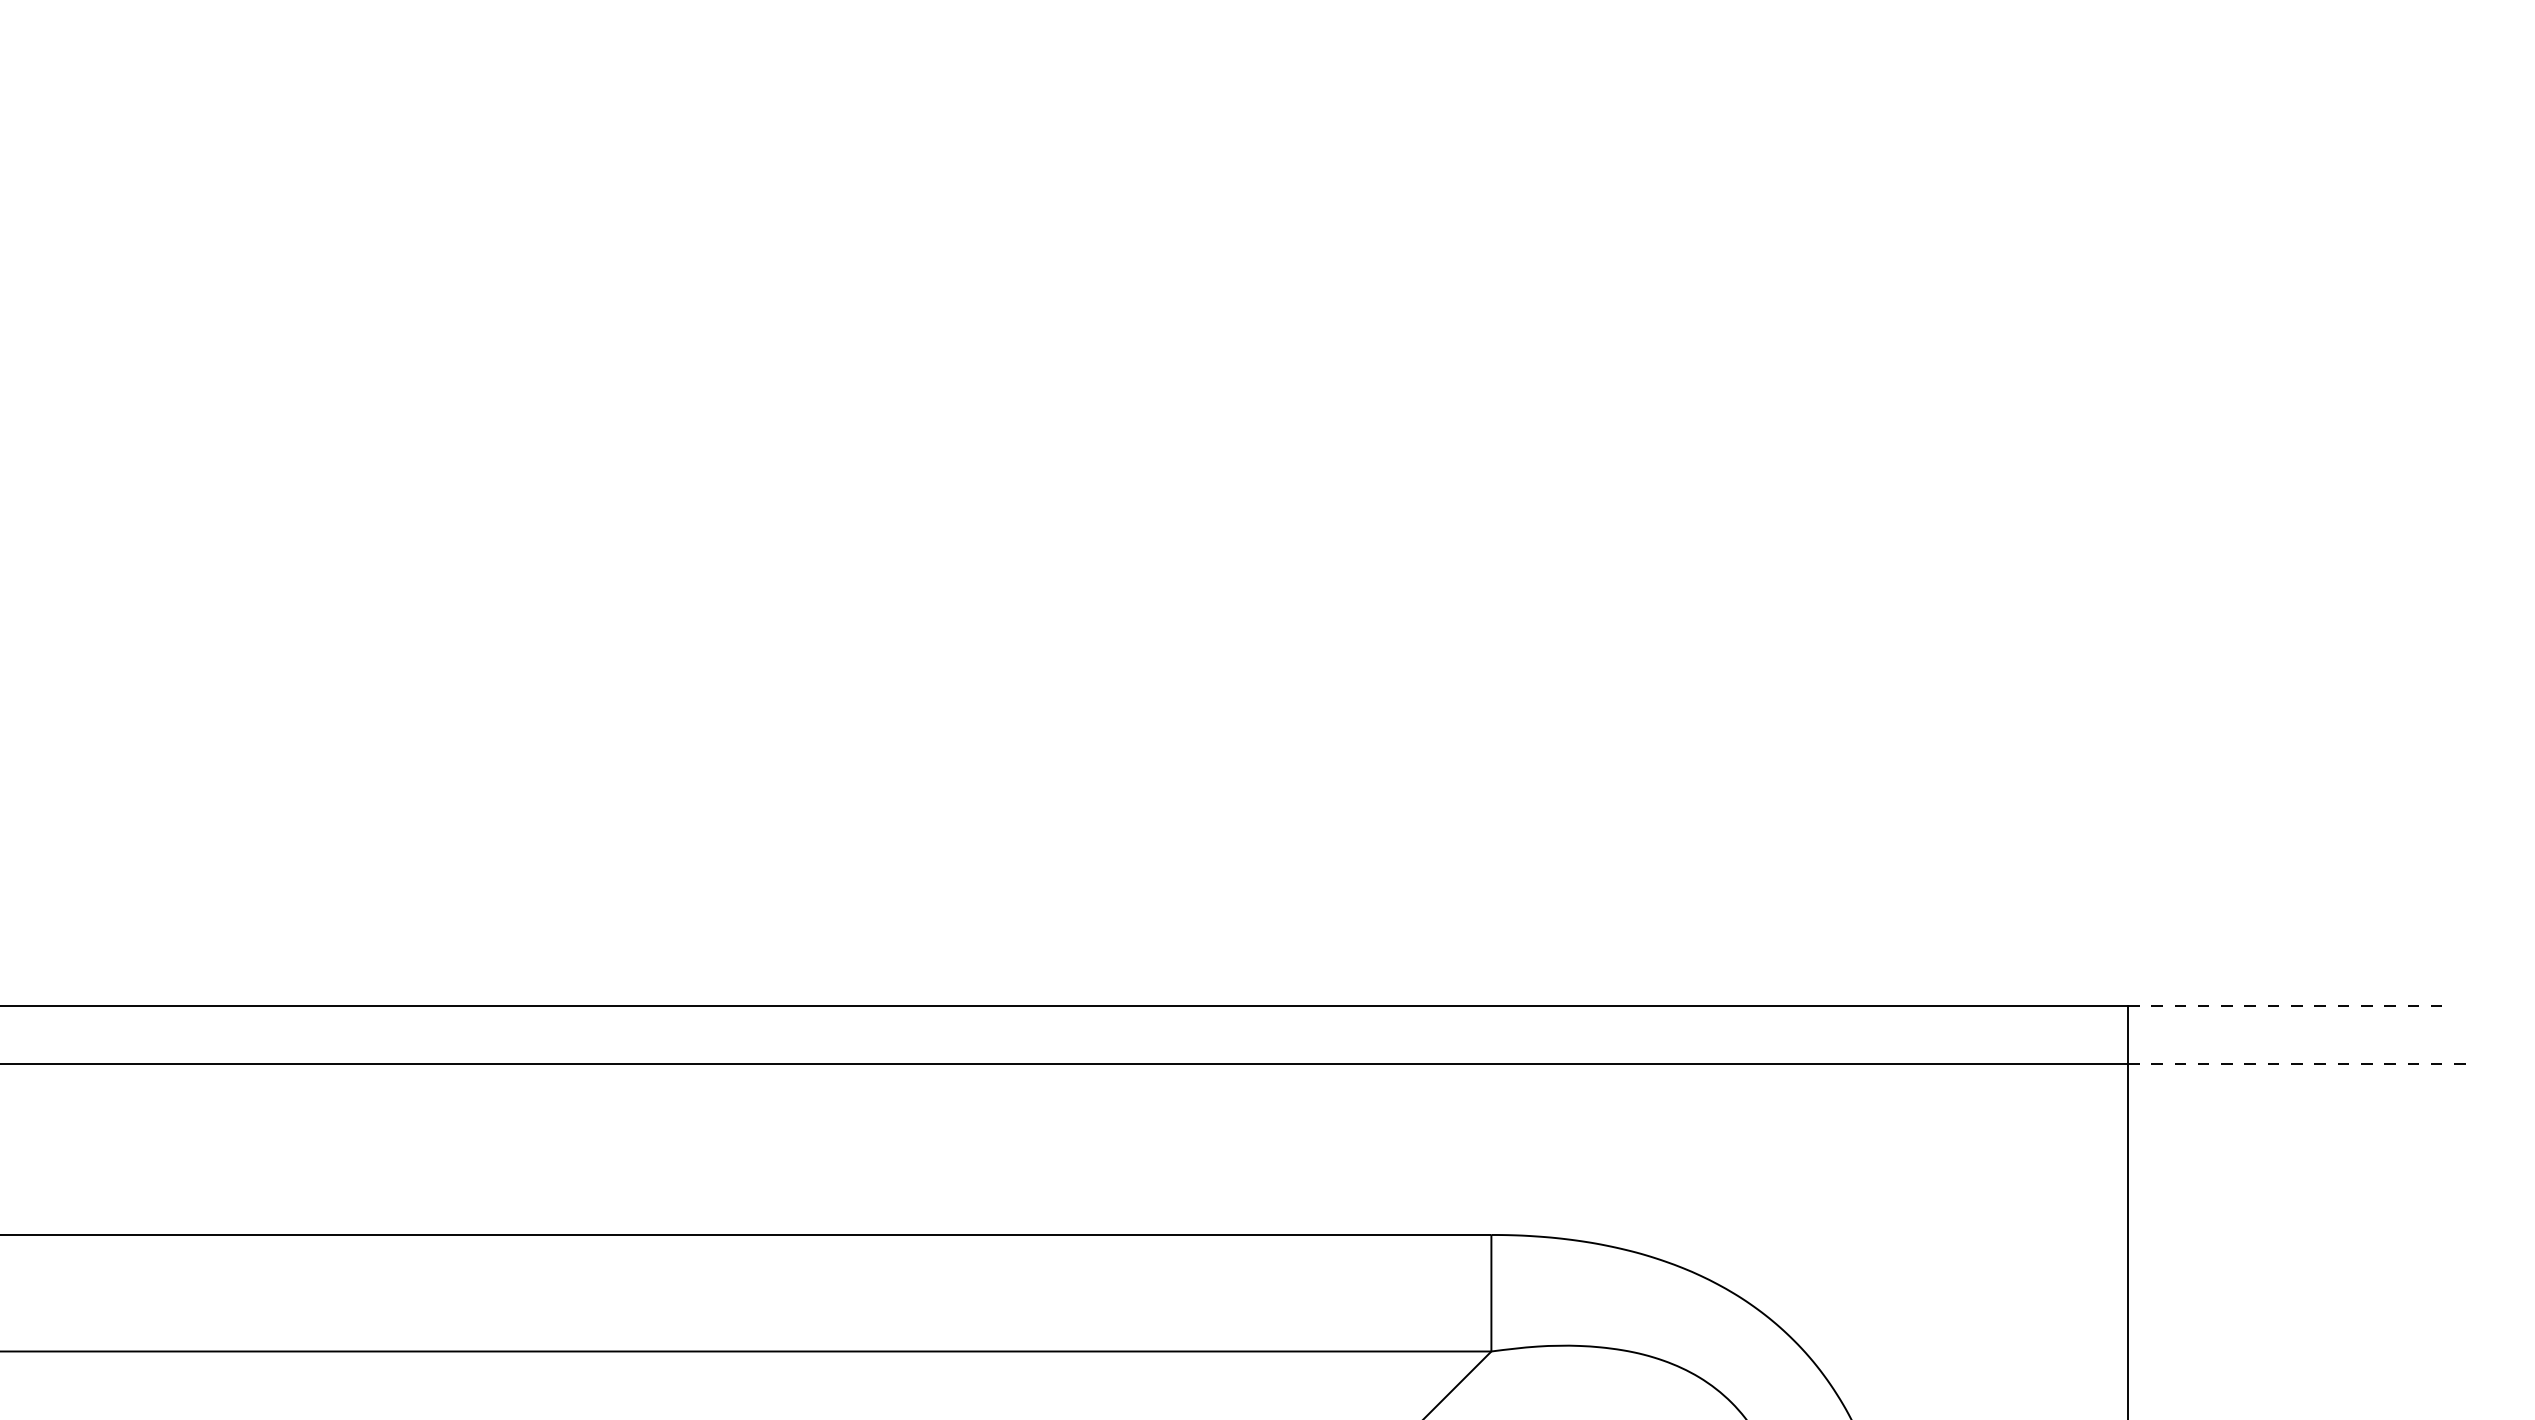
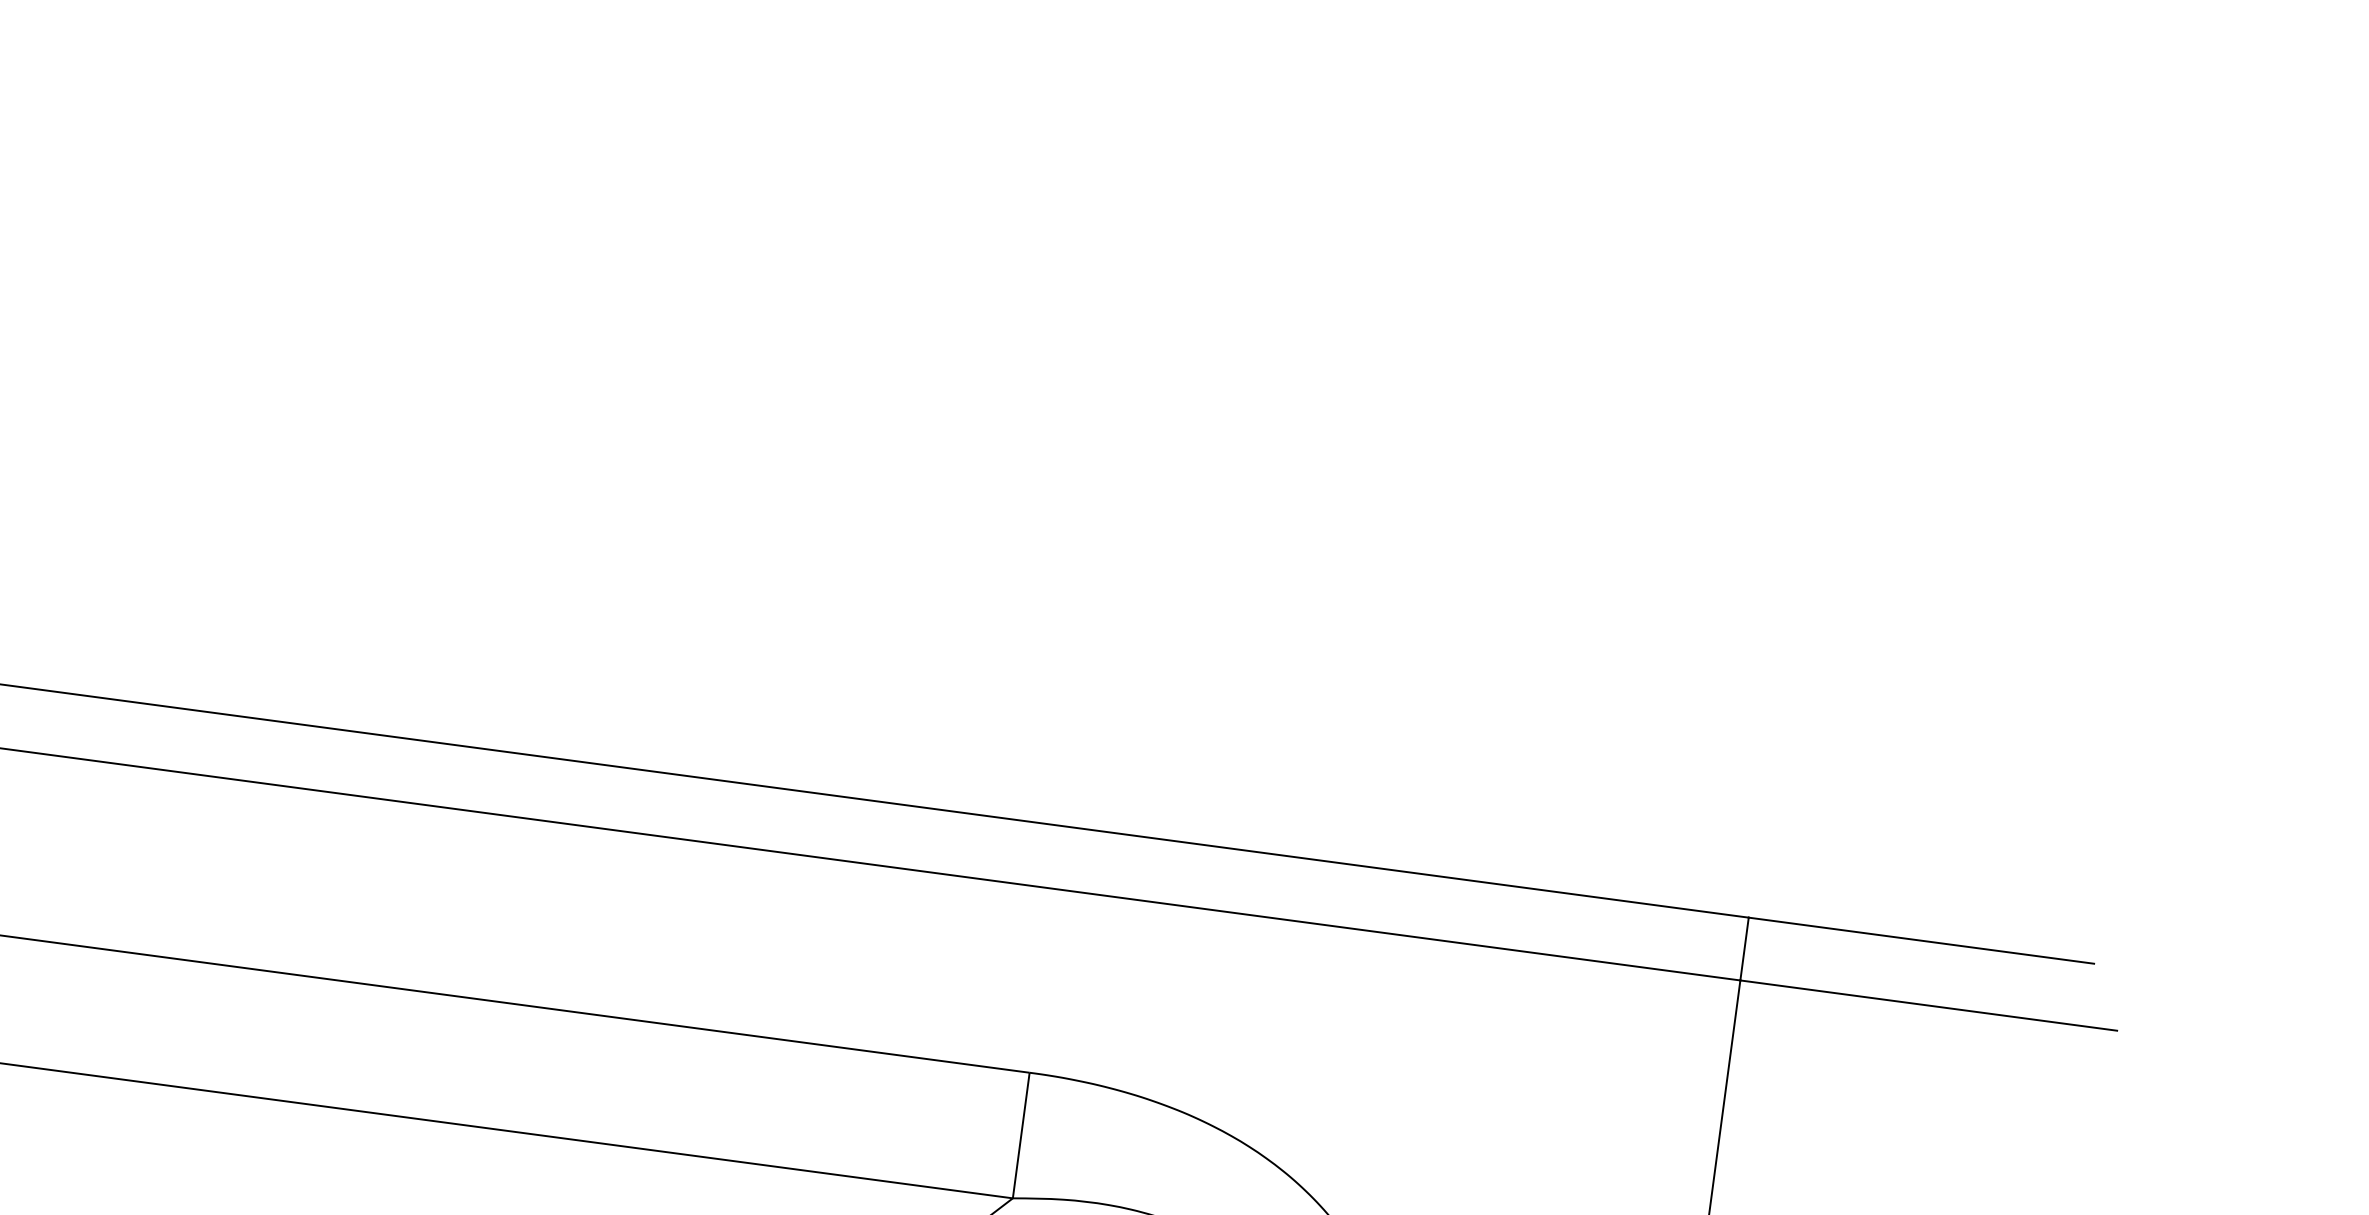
line: (2288, 1006) -> (1921, 941), dashed -> solid
line: (2302, 1064) -> (1928, 1005), dashed -> solid

